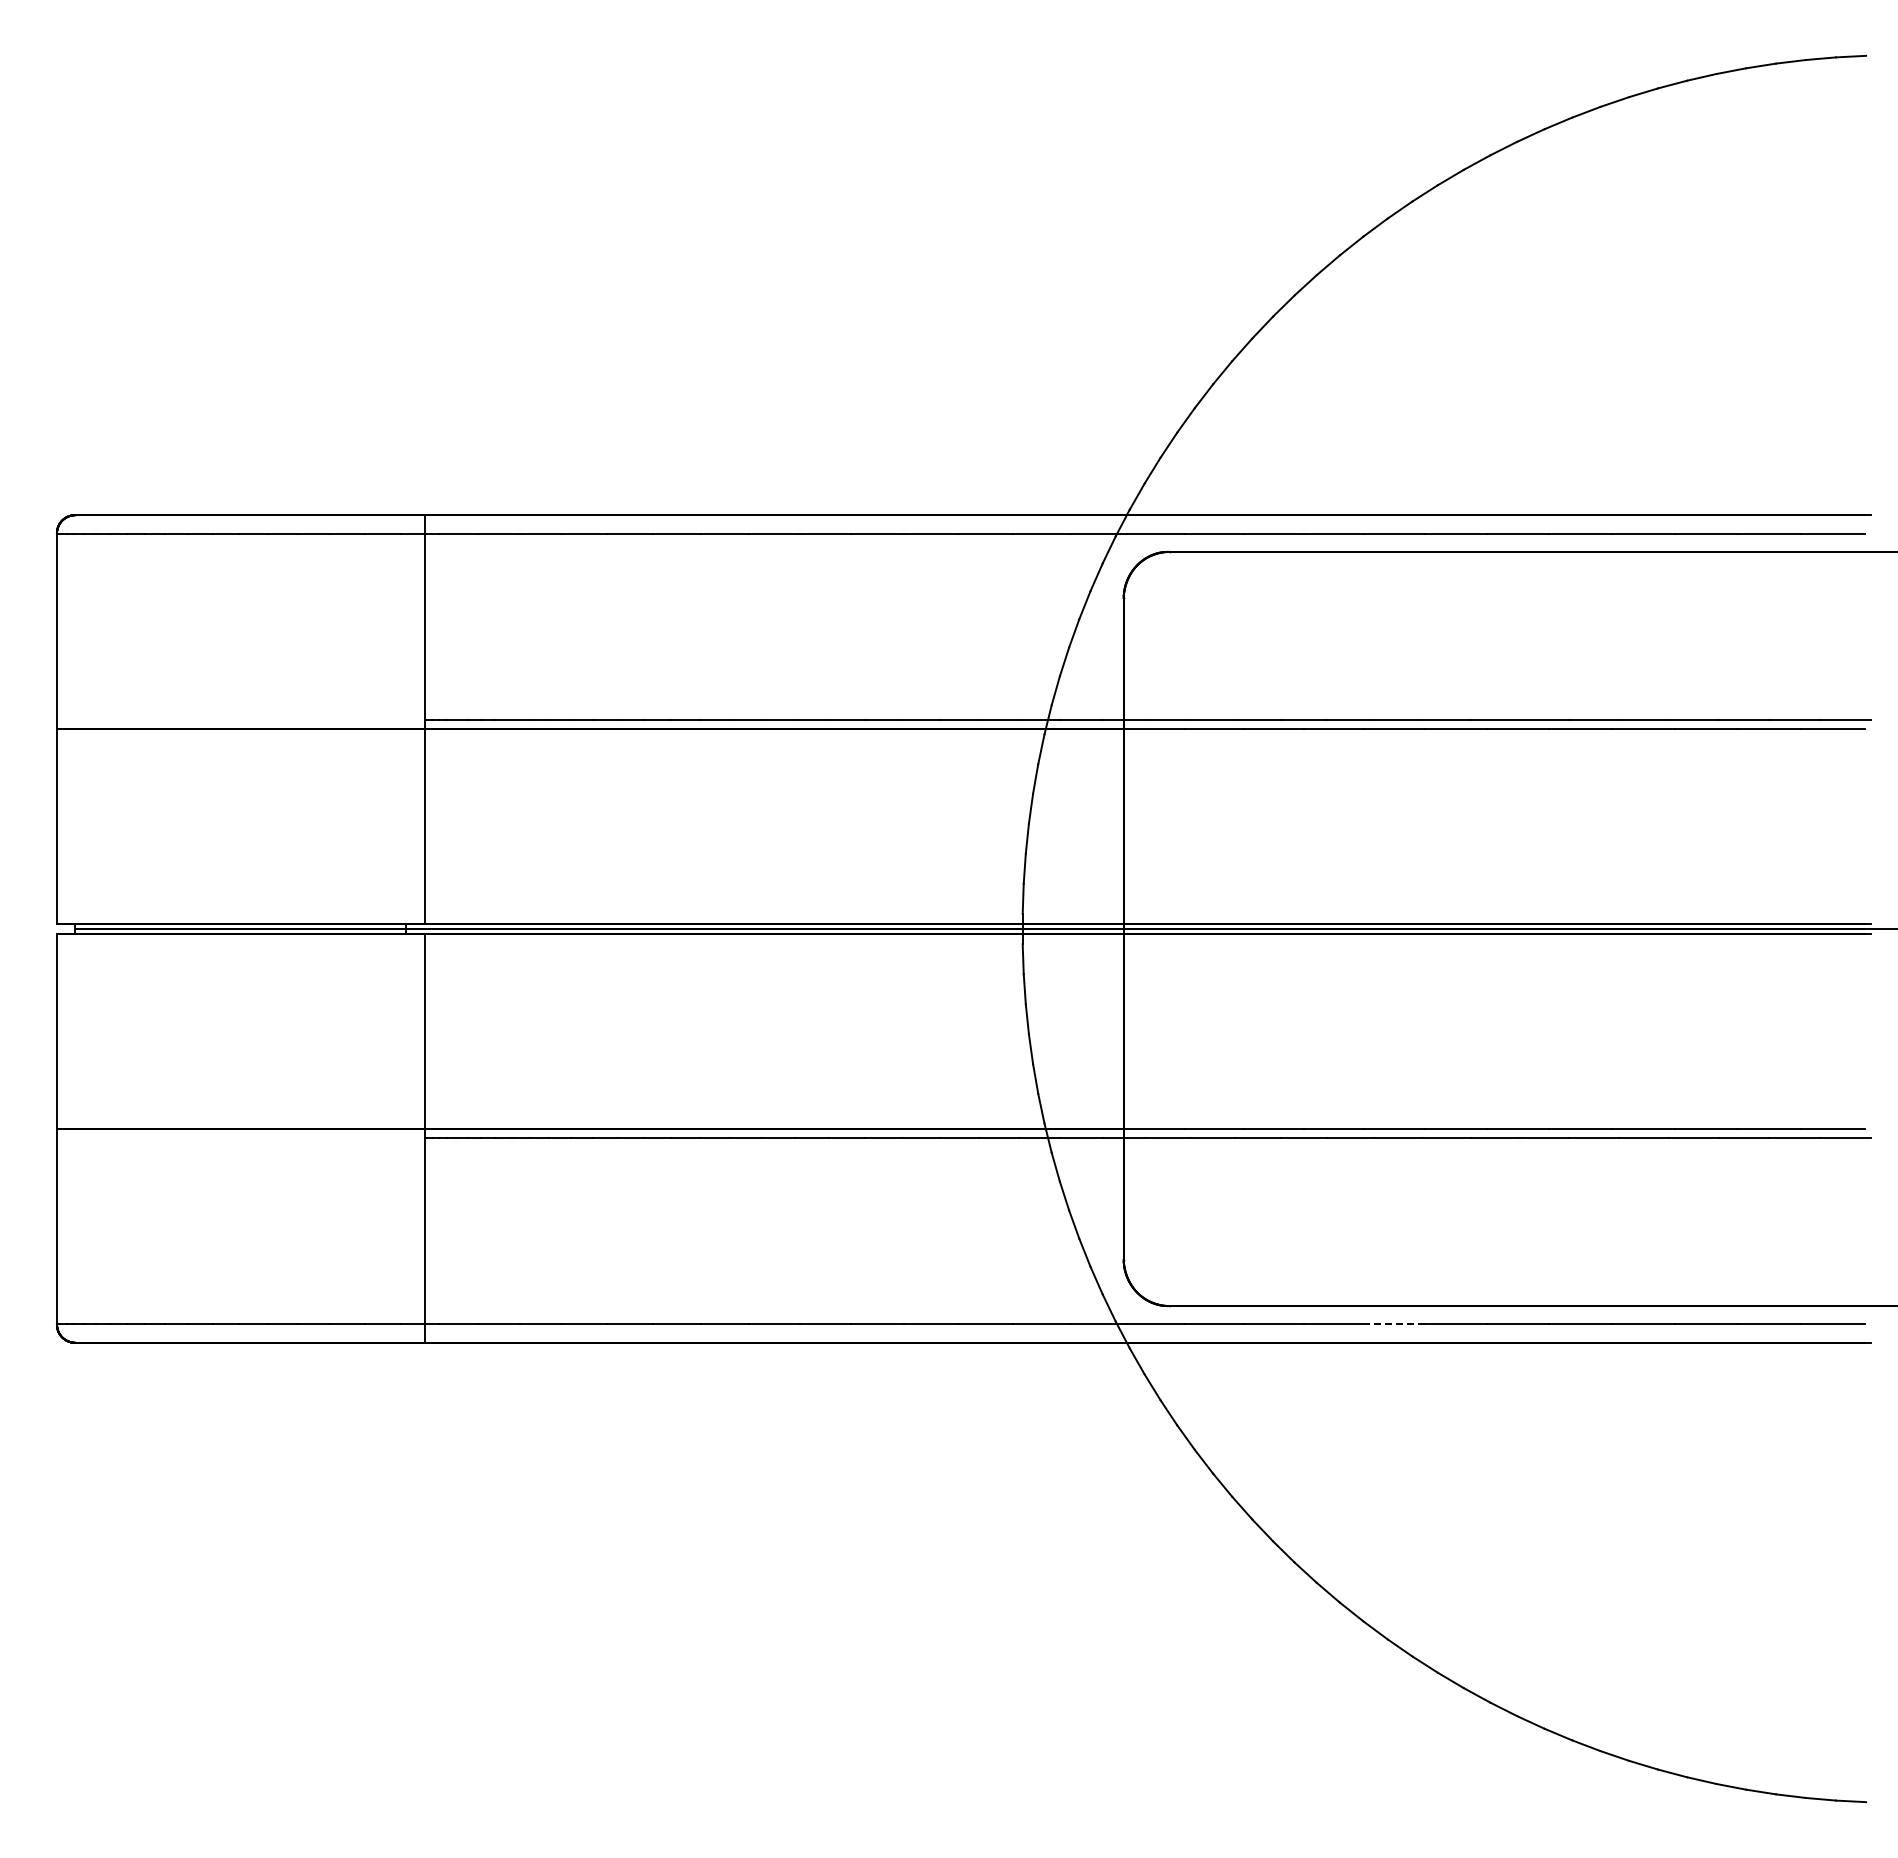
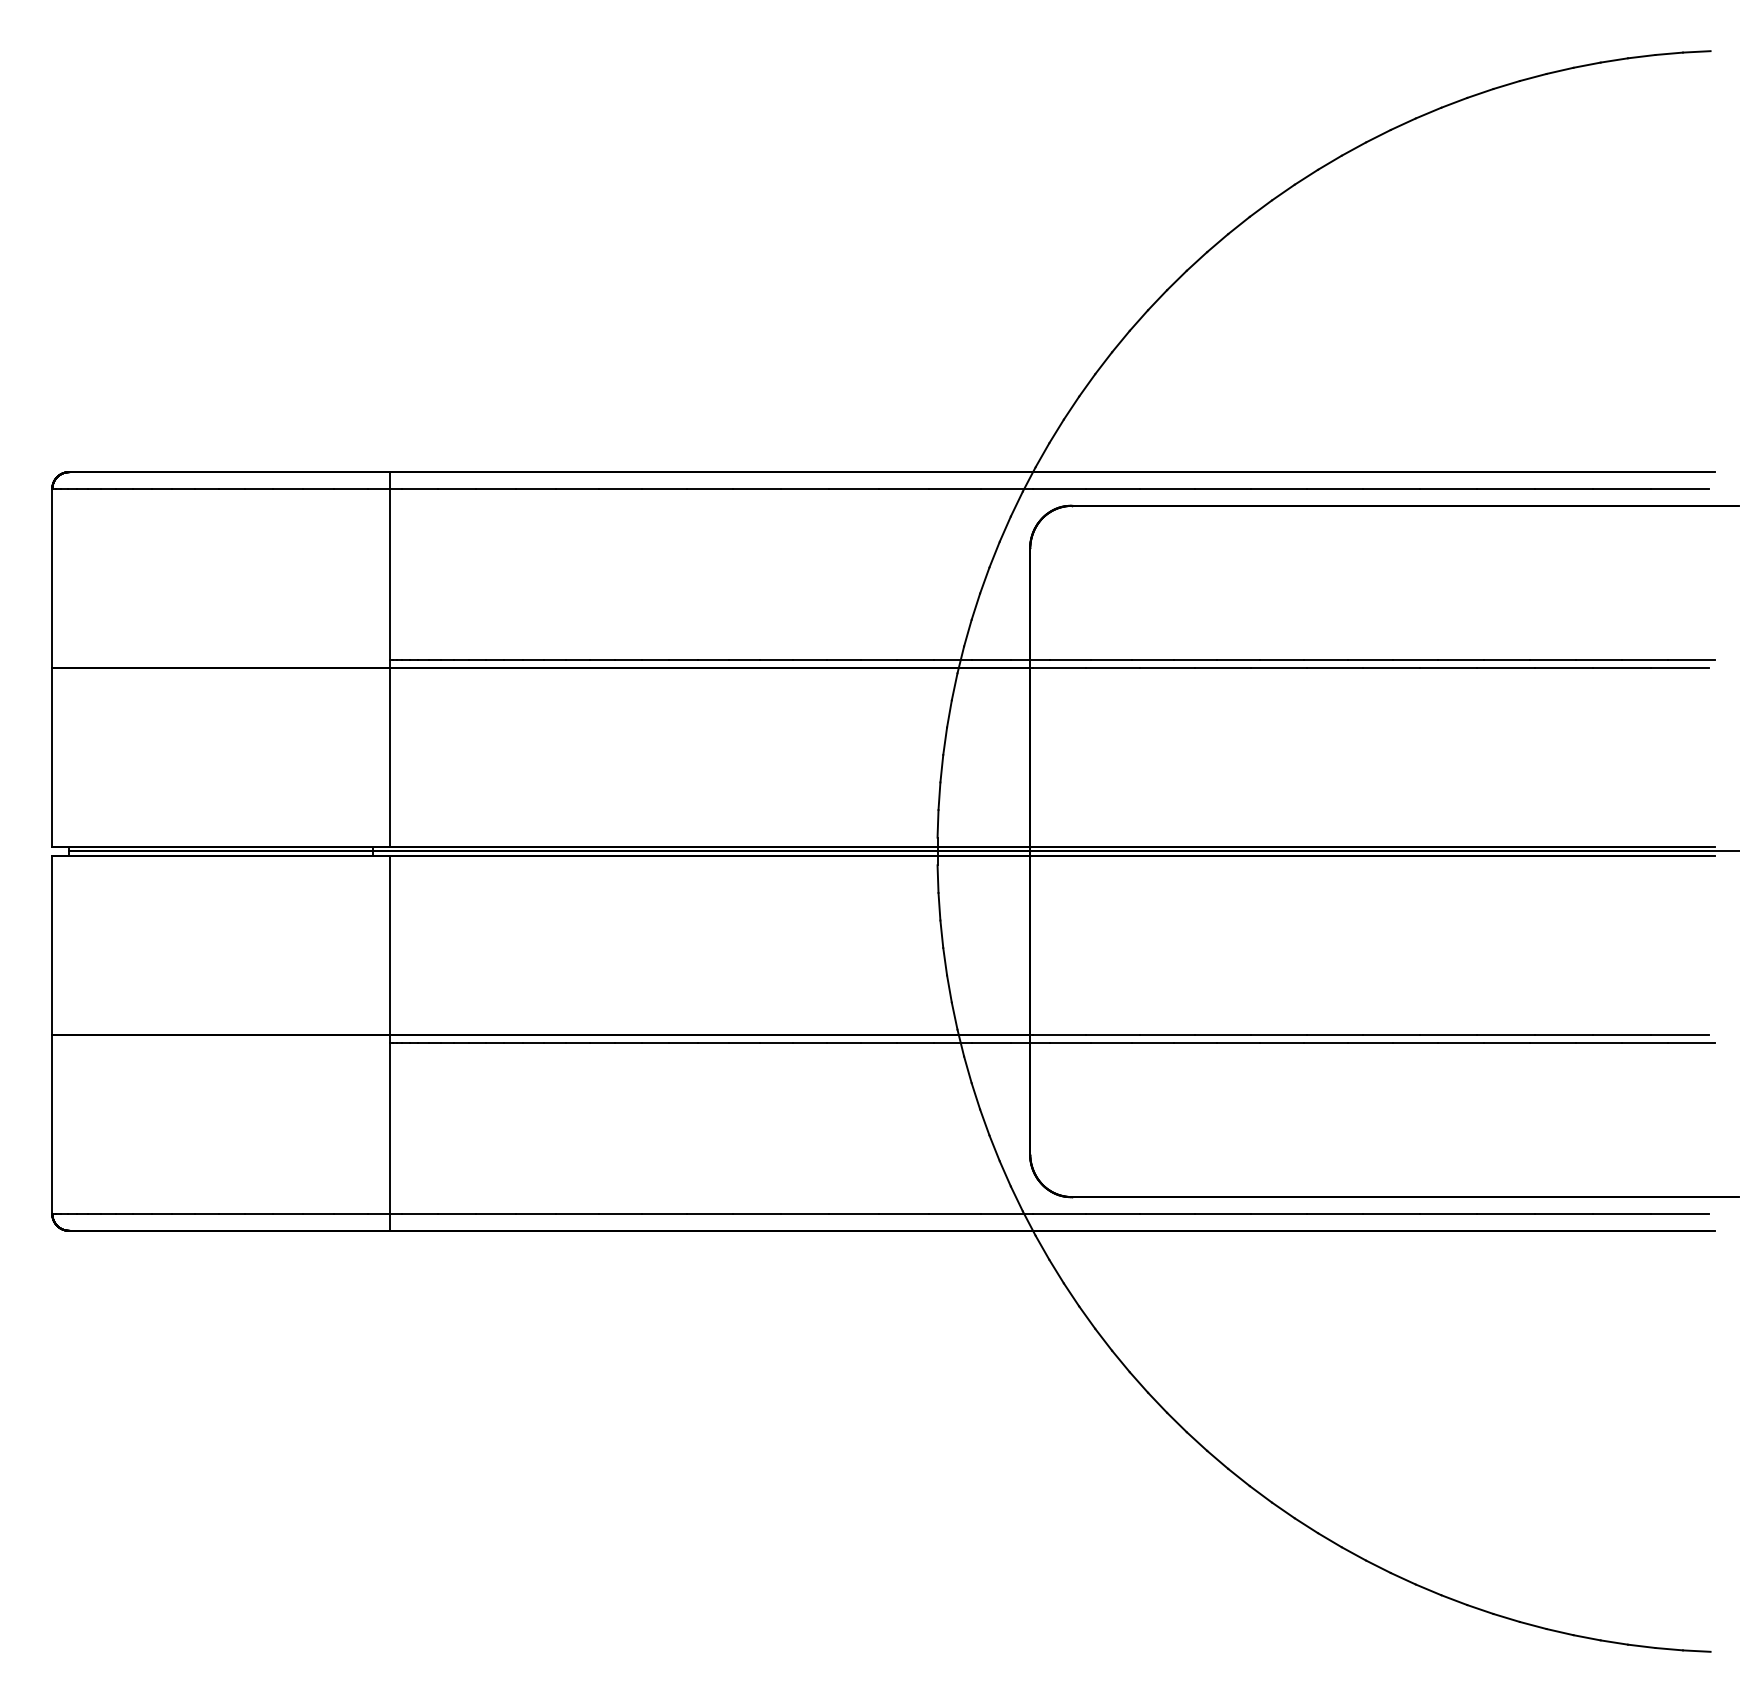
line: (1394, 1324) -> (1278, 1214), dashed -> solid

